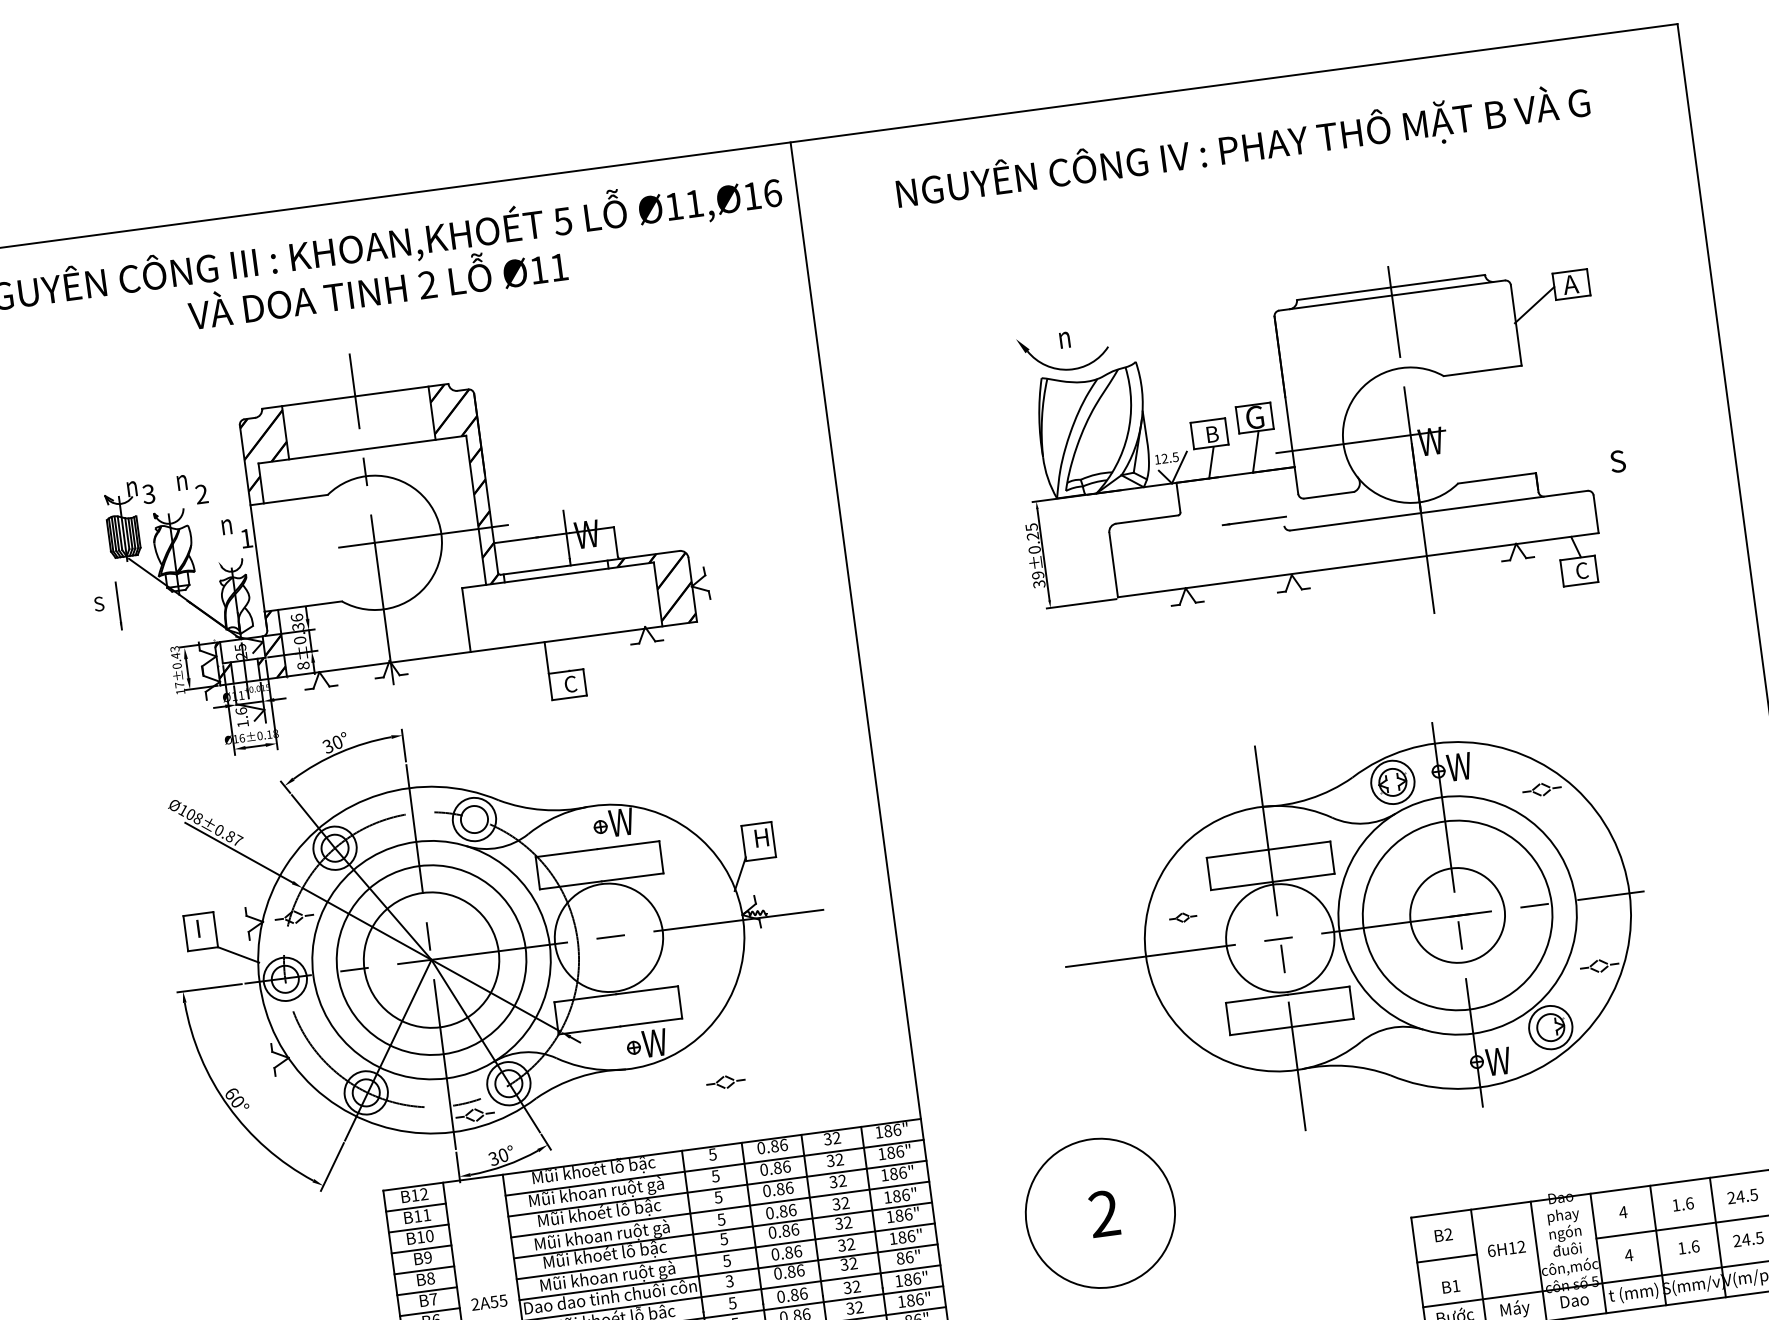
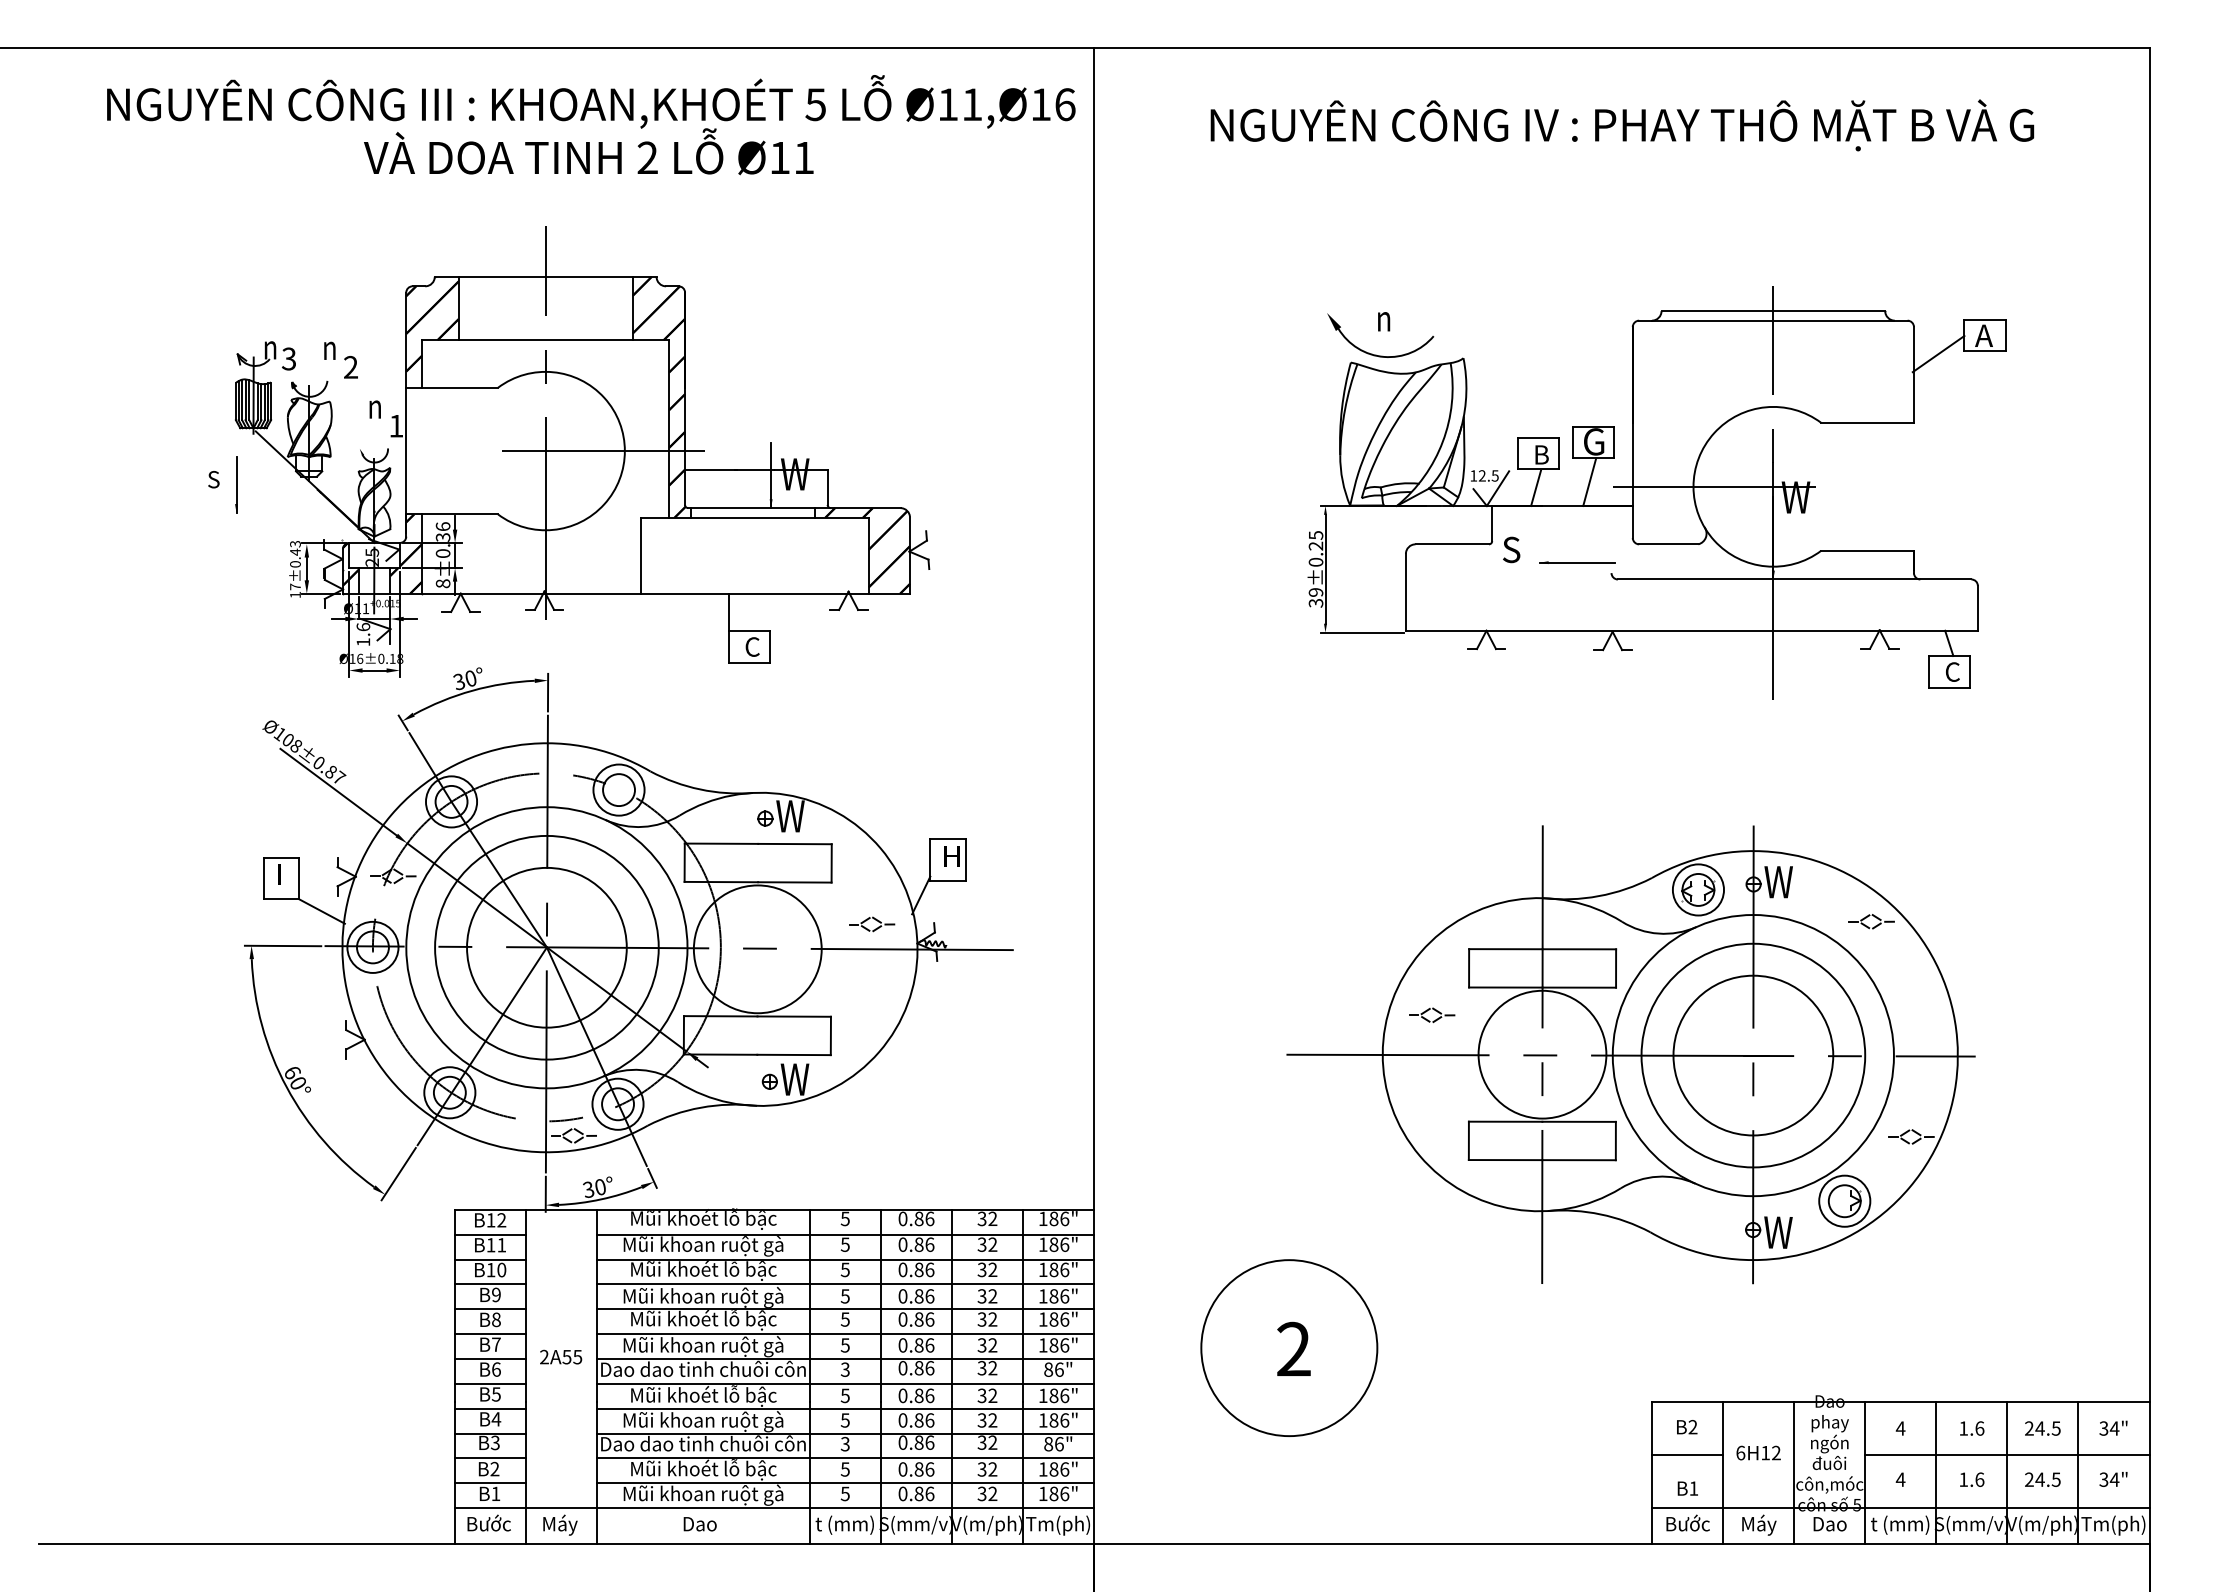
text: (1617, 461) -> (1511, 549), moved
circle: (1457, 915) -> (1753, 1055), size x1.43
part: (1183, 917) -> (1432, 1015), size x1.43
part: (726, 1082) -> (872, 924), moved

